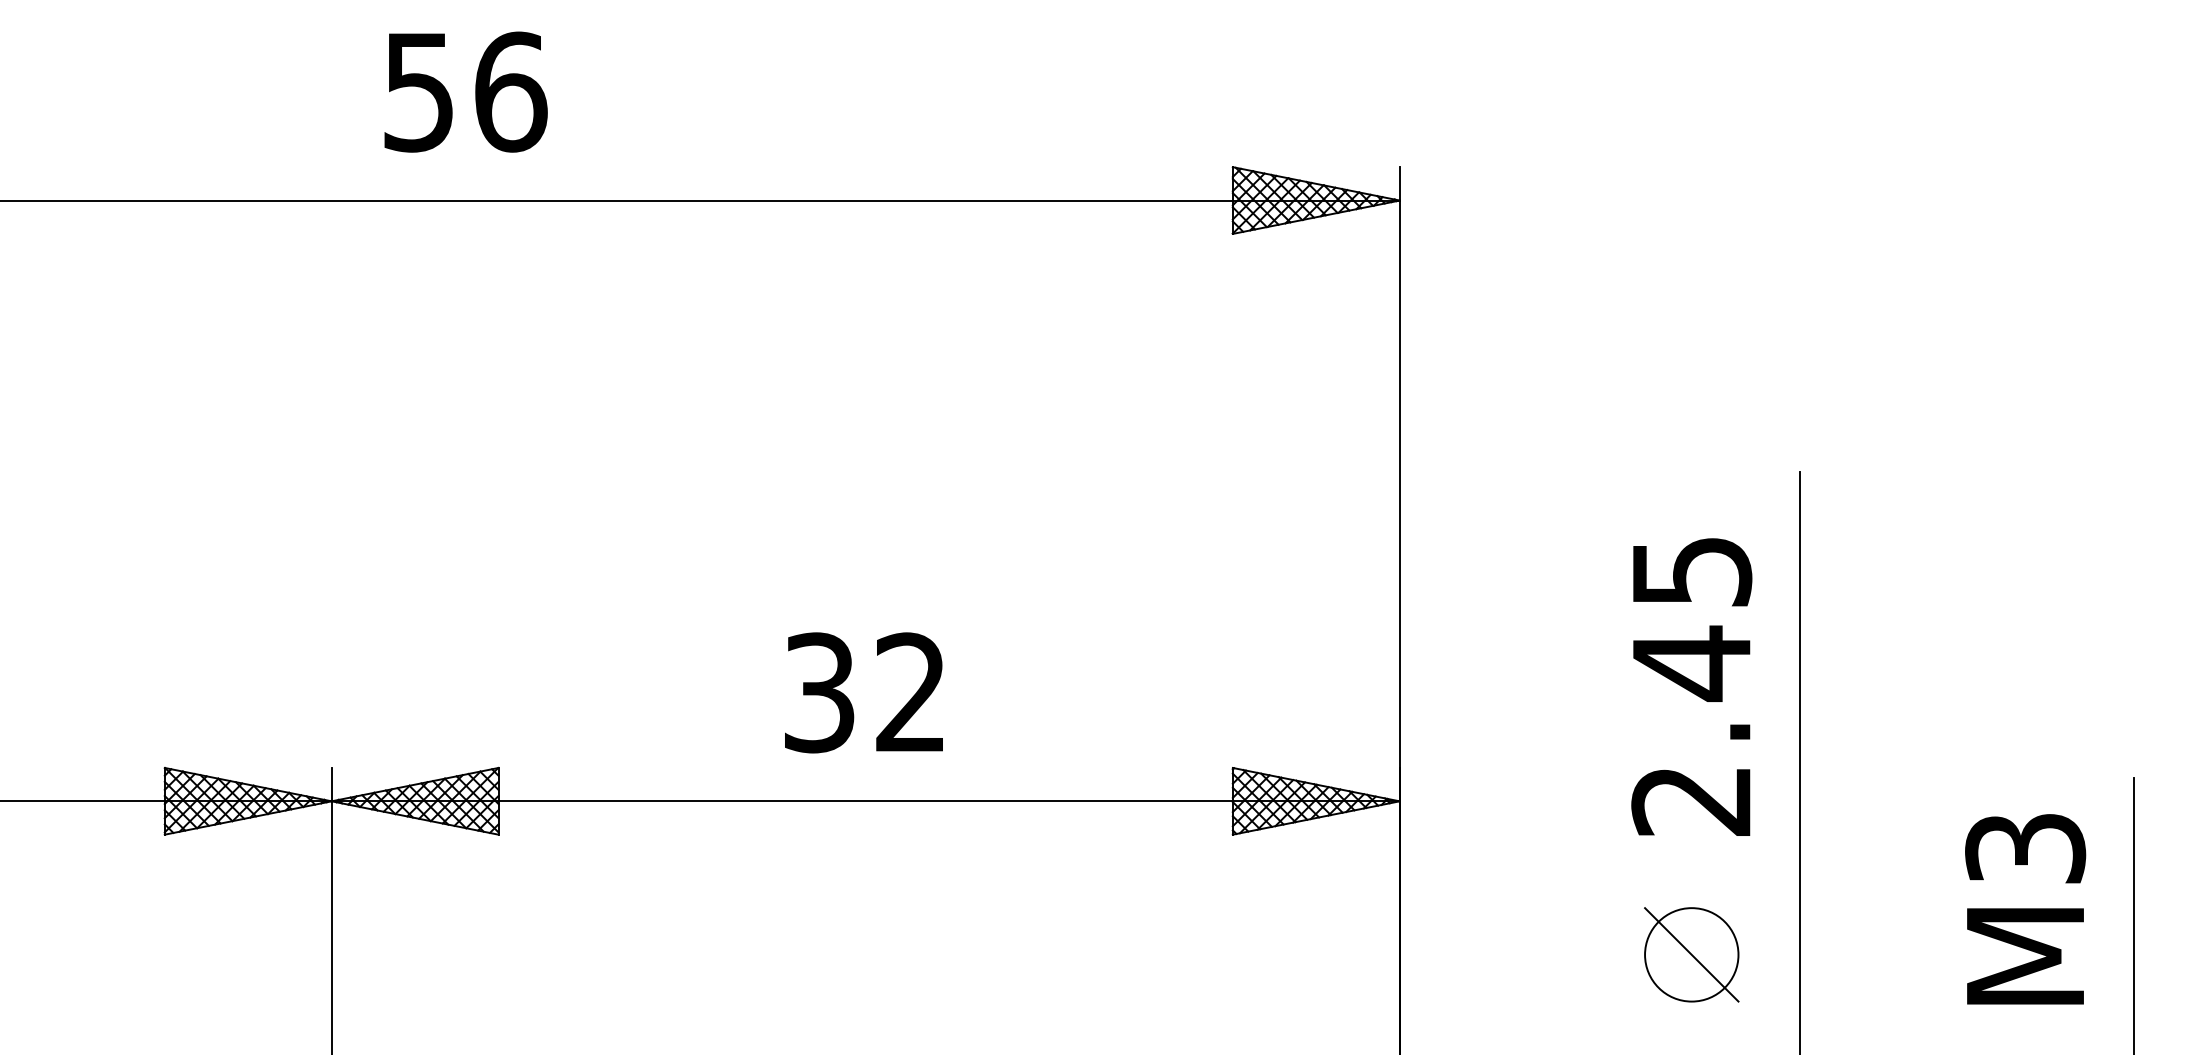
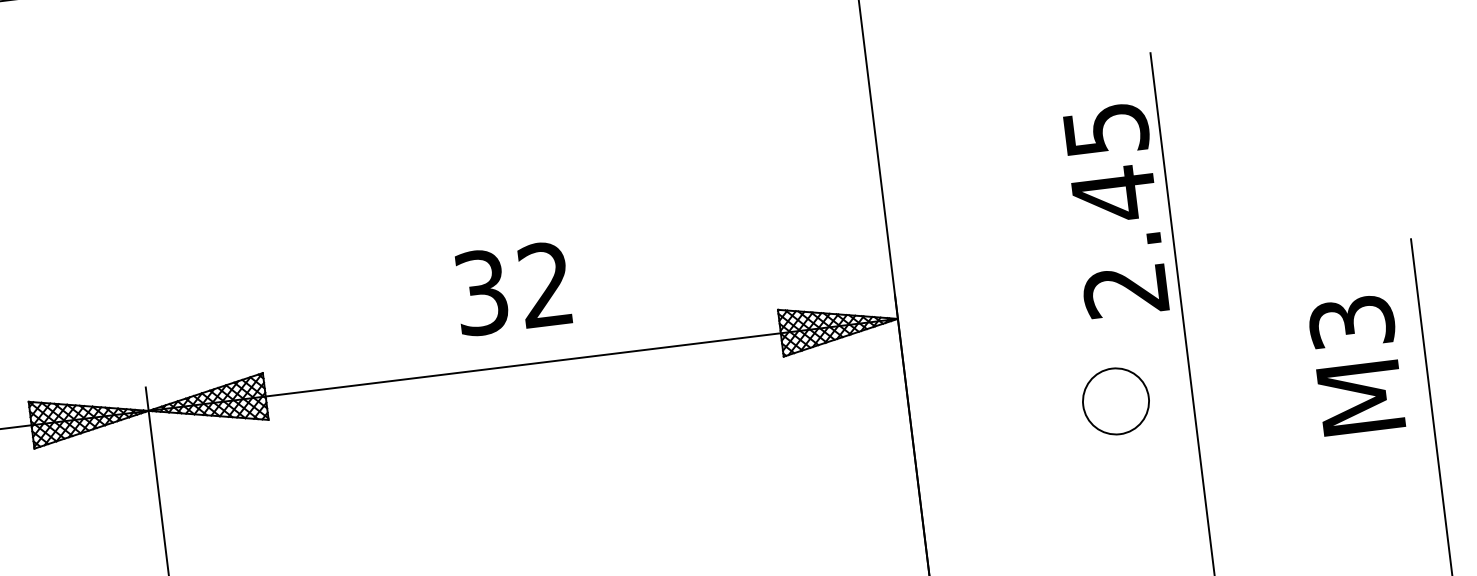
text: (1691, 686) -> (1115, 210), moved
text: (2025, 909) -> (1357, 365), moved
line: (1691, 954) -> (1115, 401), removed

